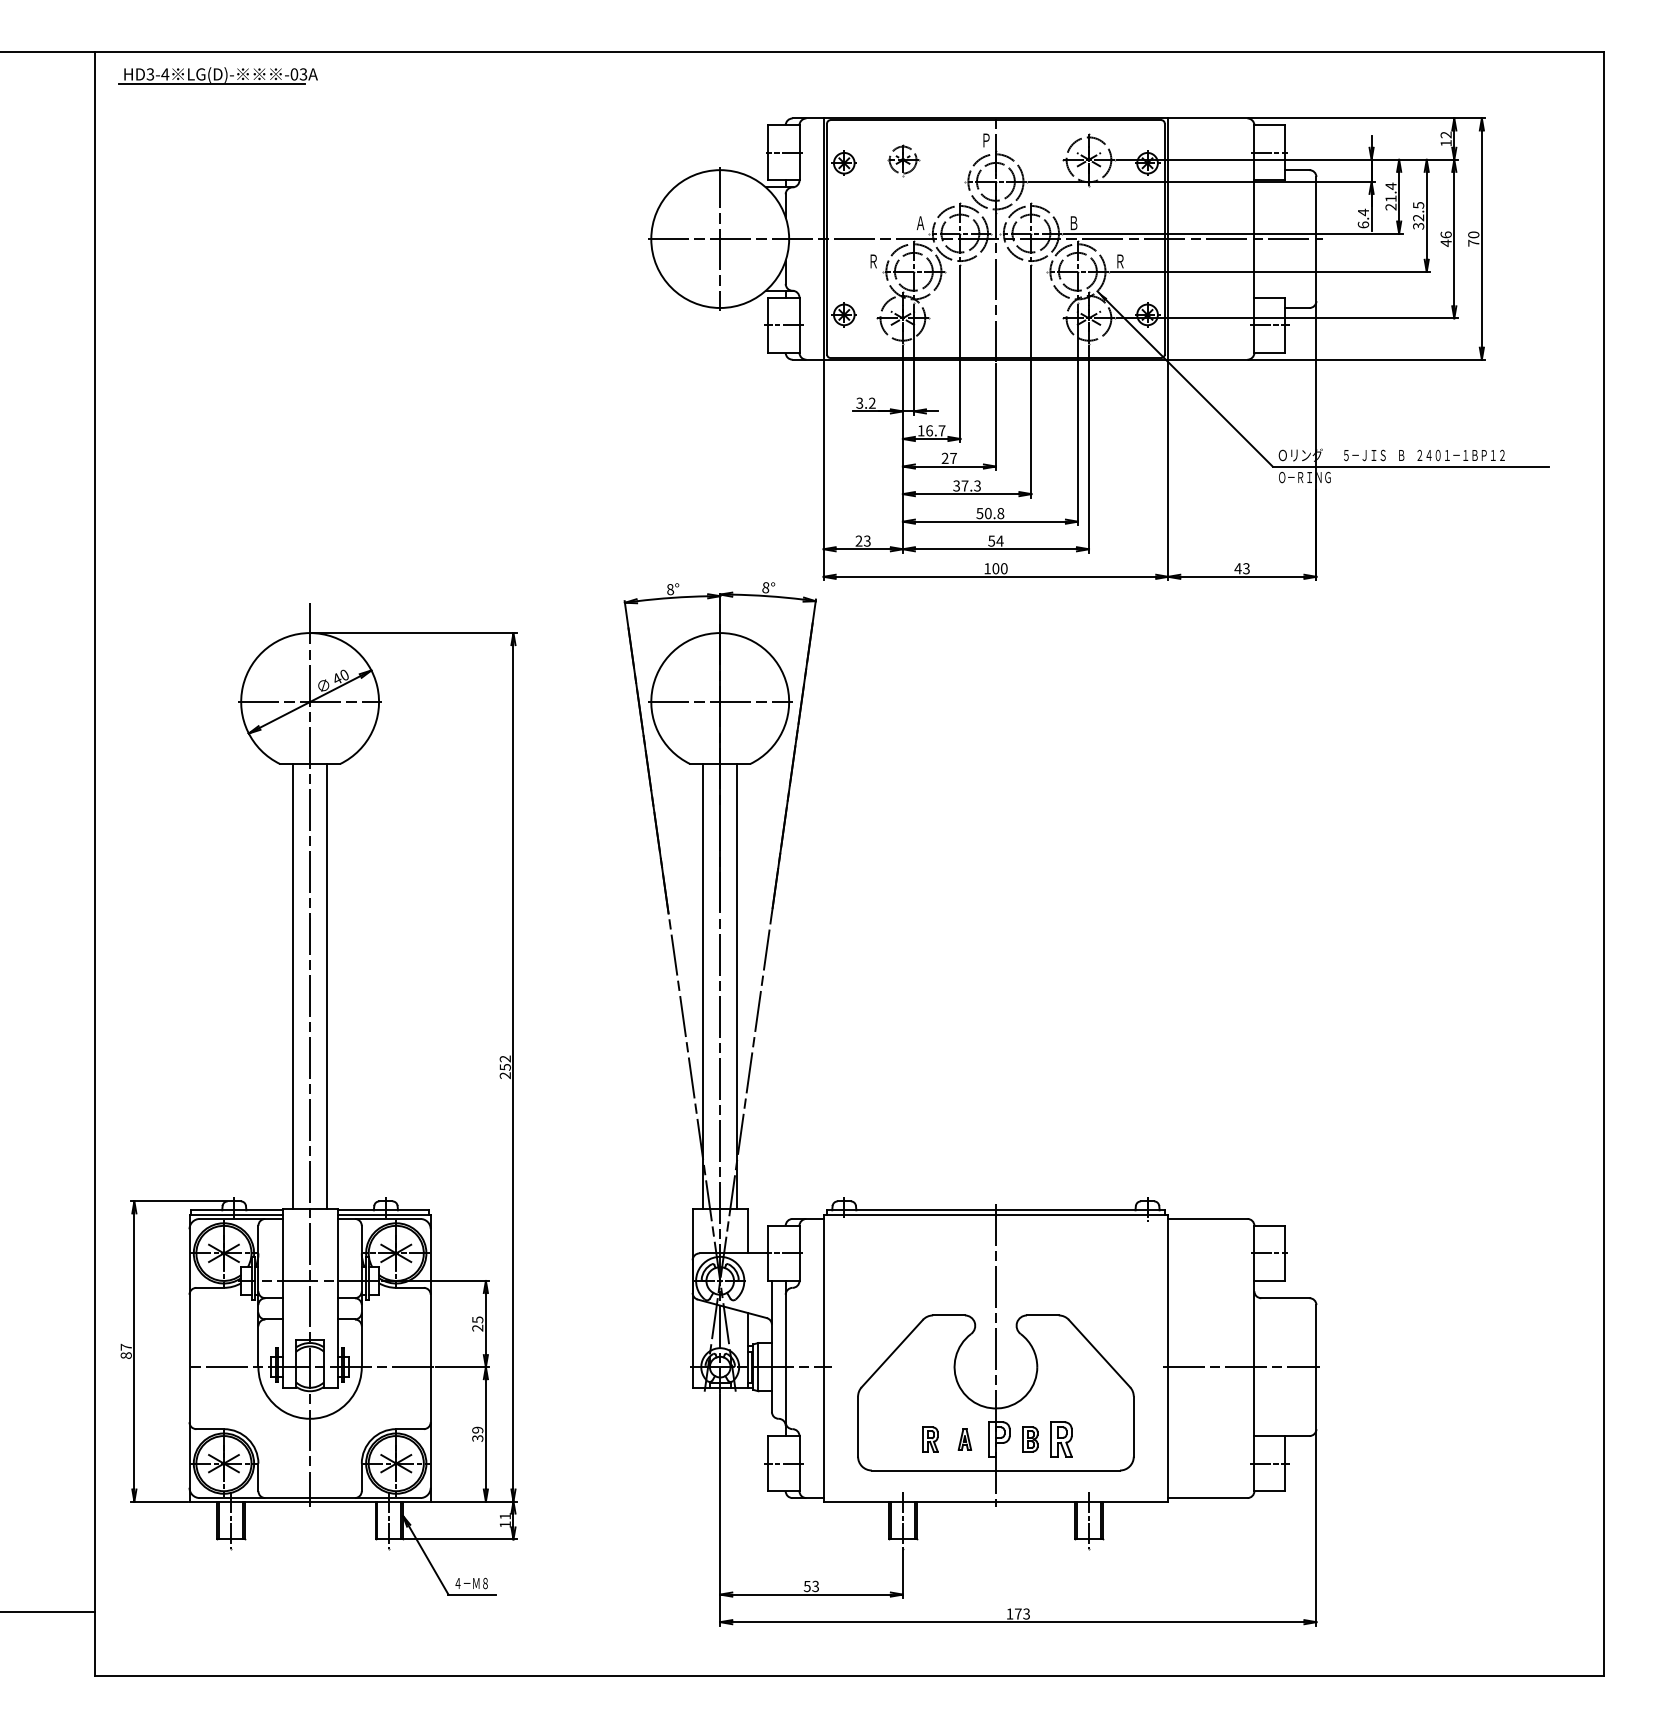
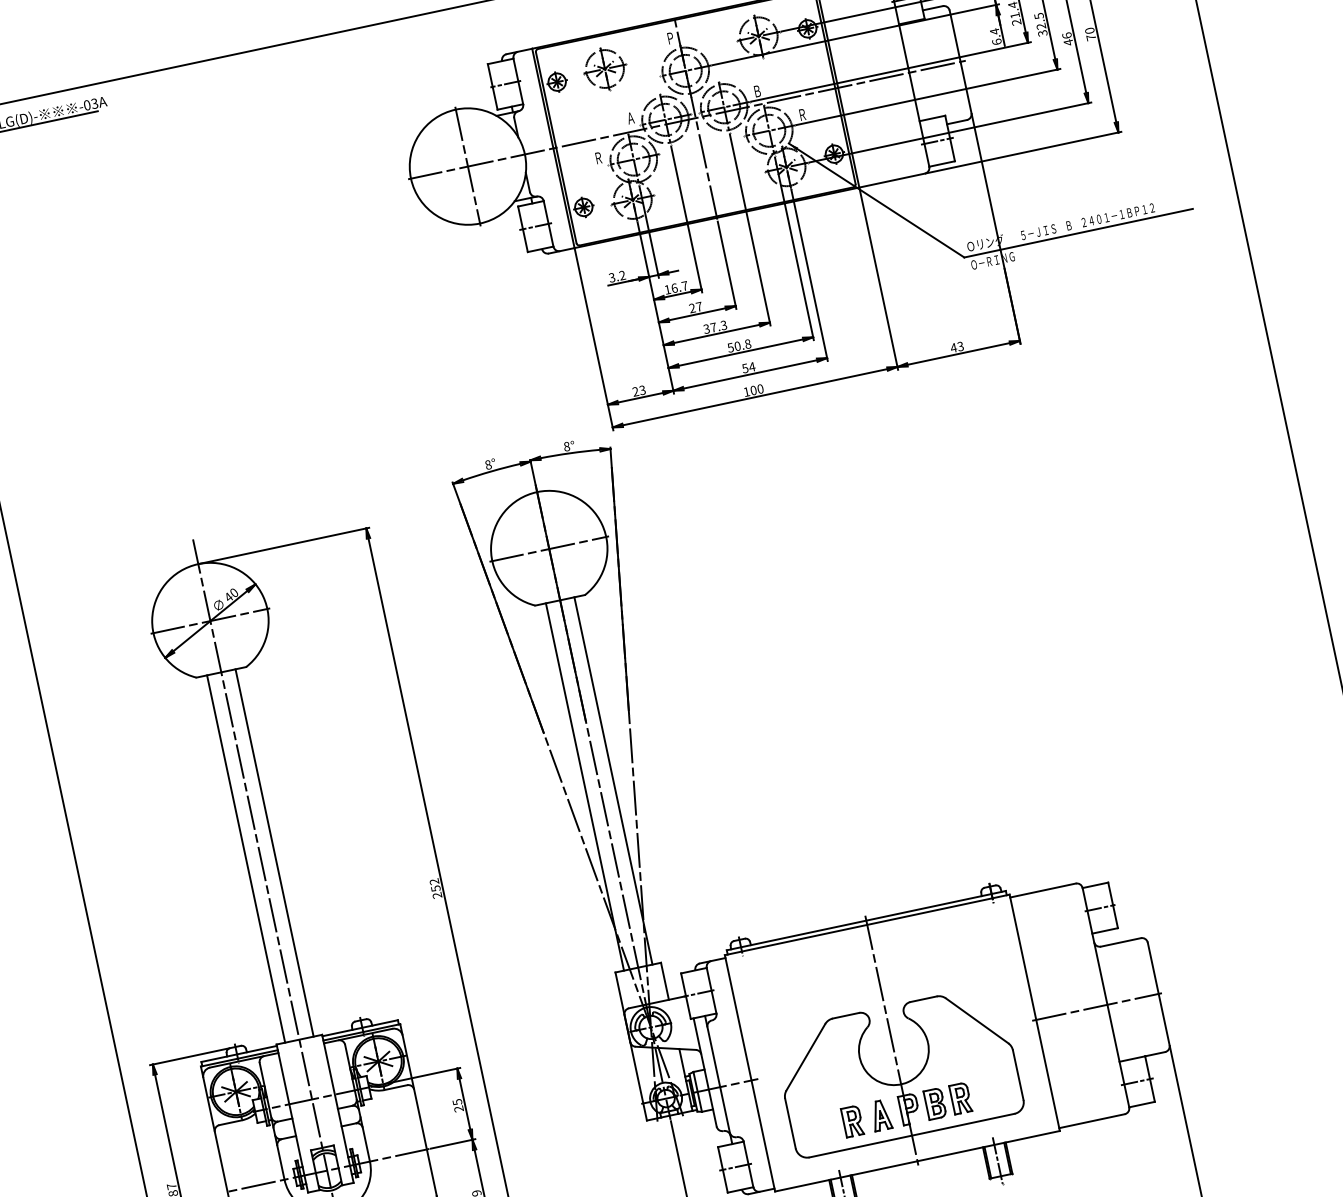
part: (903, 160) -> (605, 69), size x1.67
part: (930, 1439) -> (852, 1121), size x1.43
part: (964, 1439) -> (880, 1115), size x1.67
part: (1030, 1439) -> (935, 1103), size x1.43

